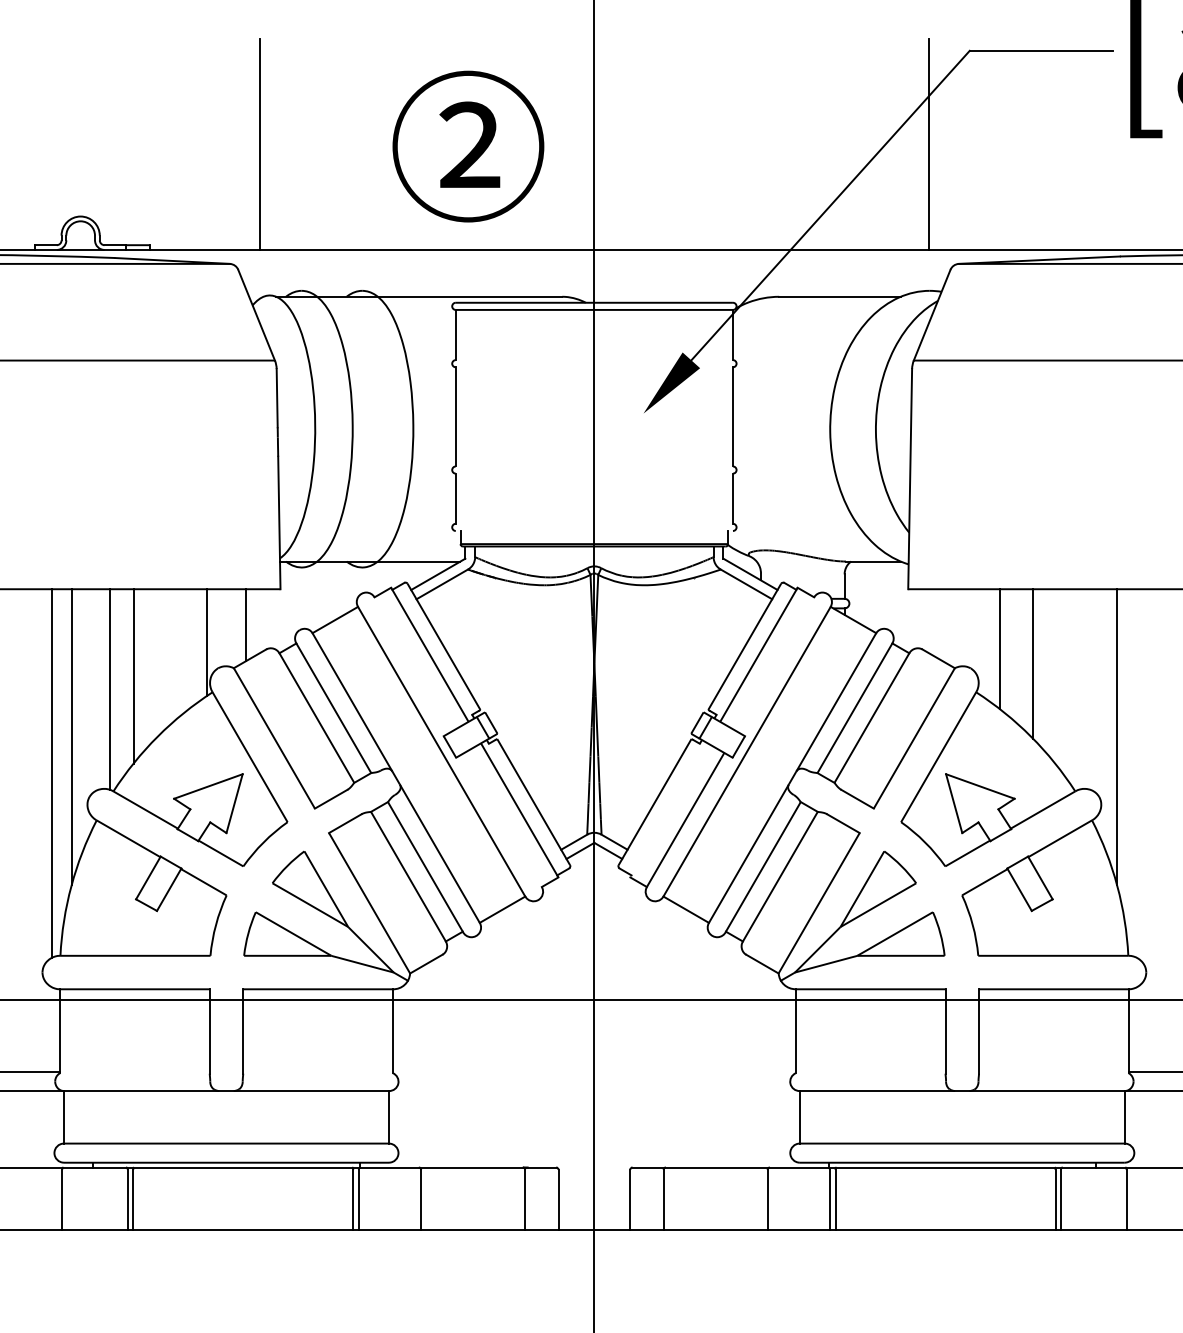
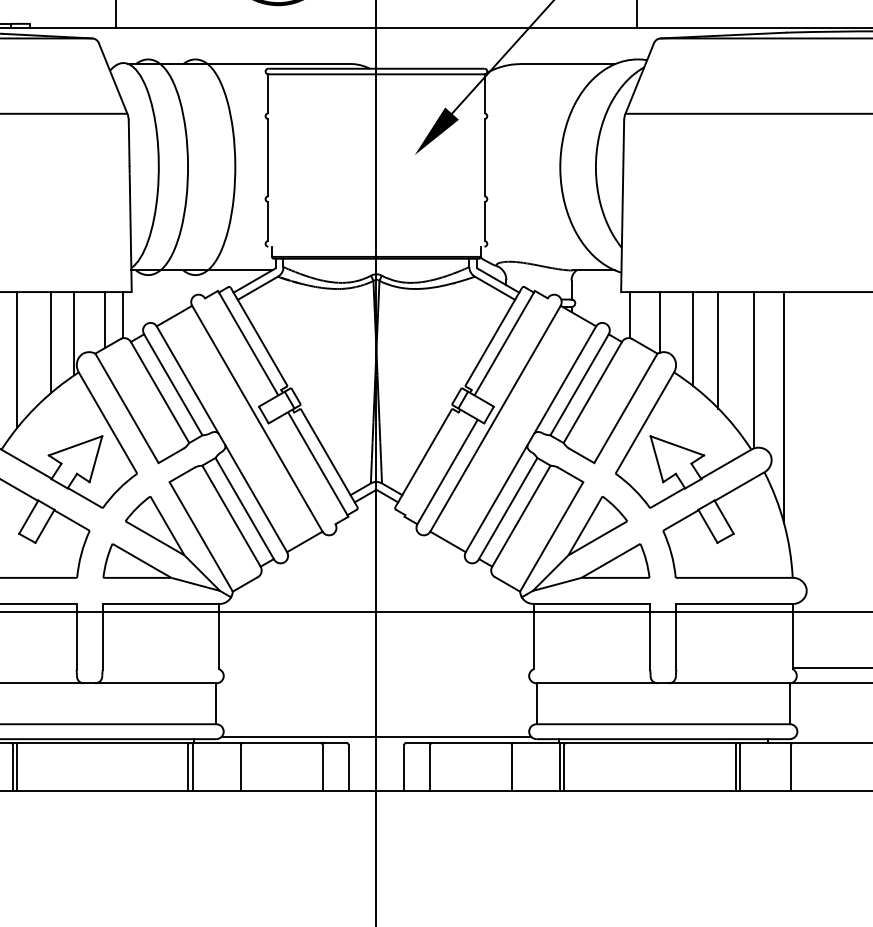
line: (269, 618) -> (123, 314), added
line: (919, 618) -> (629, 314), added
line: (958, 627) -> (660, 321), added
line: (176, 654) -> (50, 342), added
line: (1078, 689) -> (753, 370), added
line: (593, 1159) -> (375, 736), added

